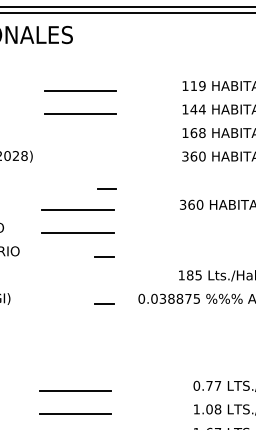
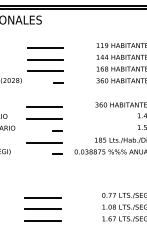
line: (80, 137) -> (45, 71), added
line: (106, 187) -> (58, 82), moved
line: (78, 280) -> (44, 142), added

